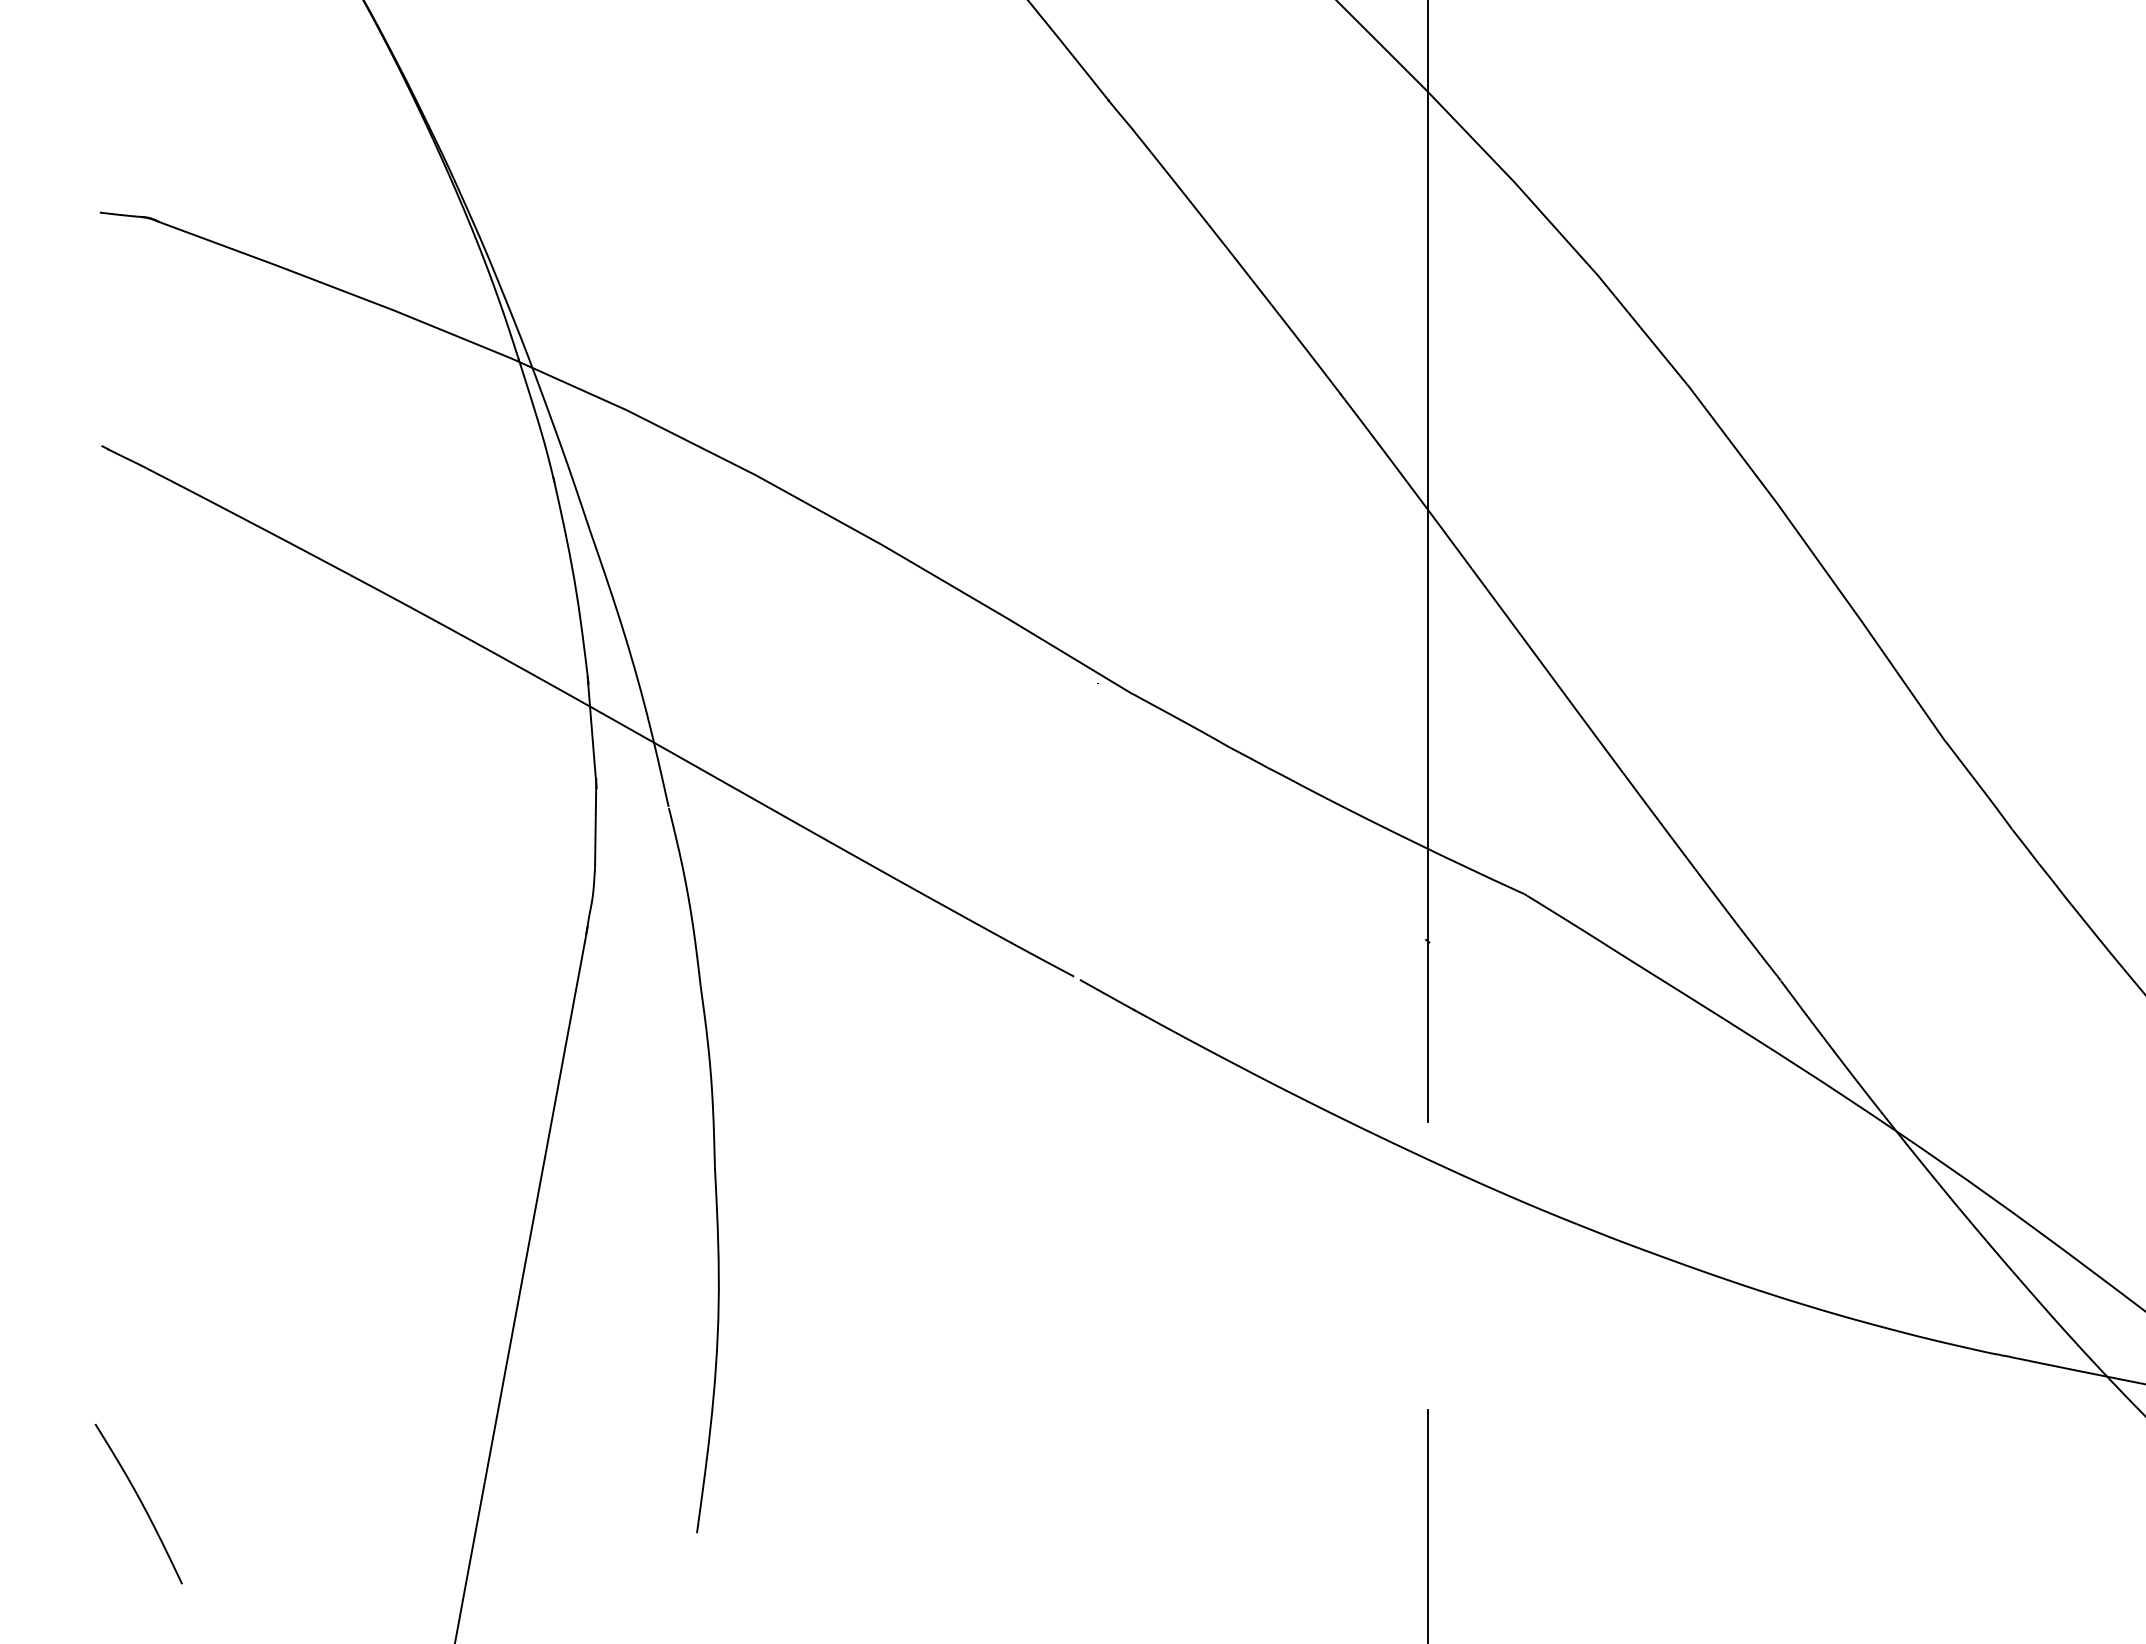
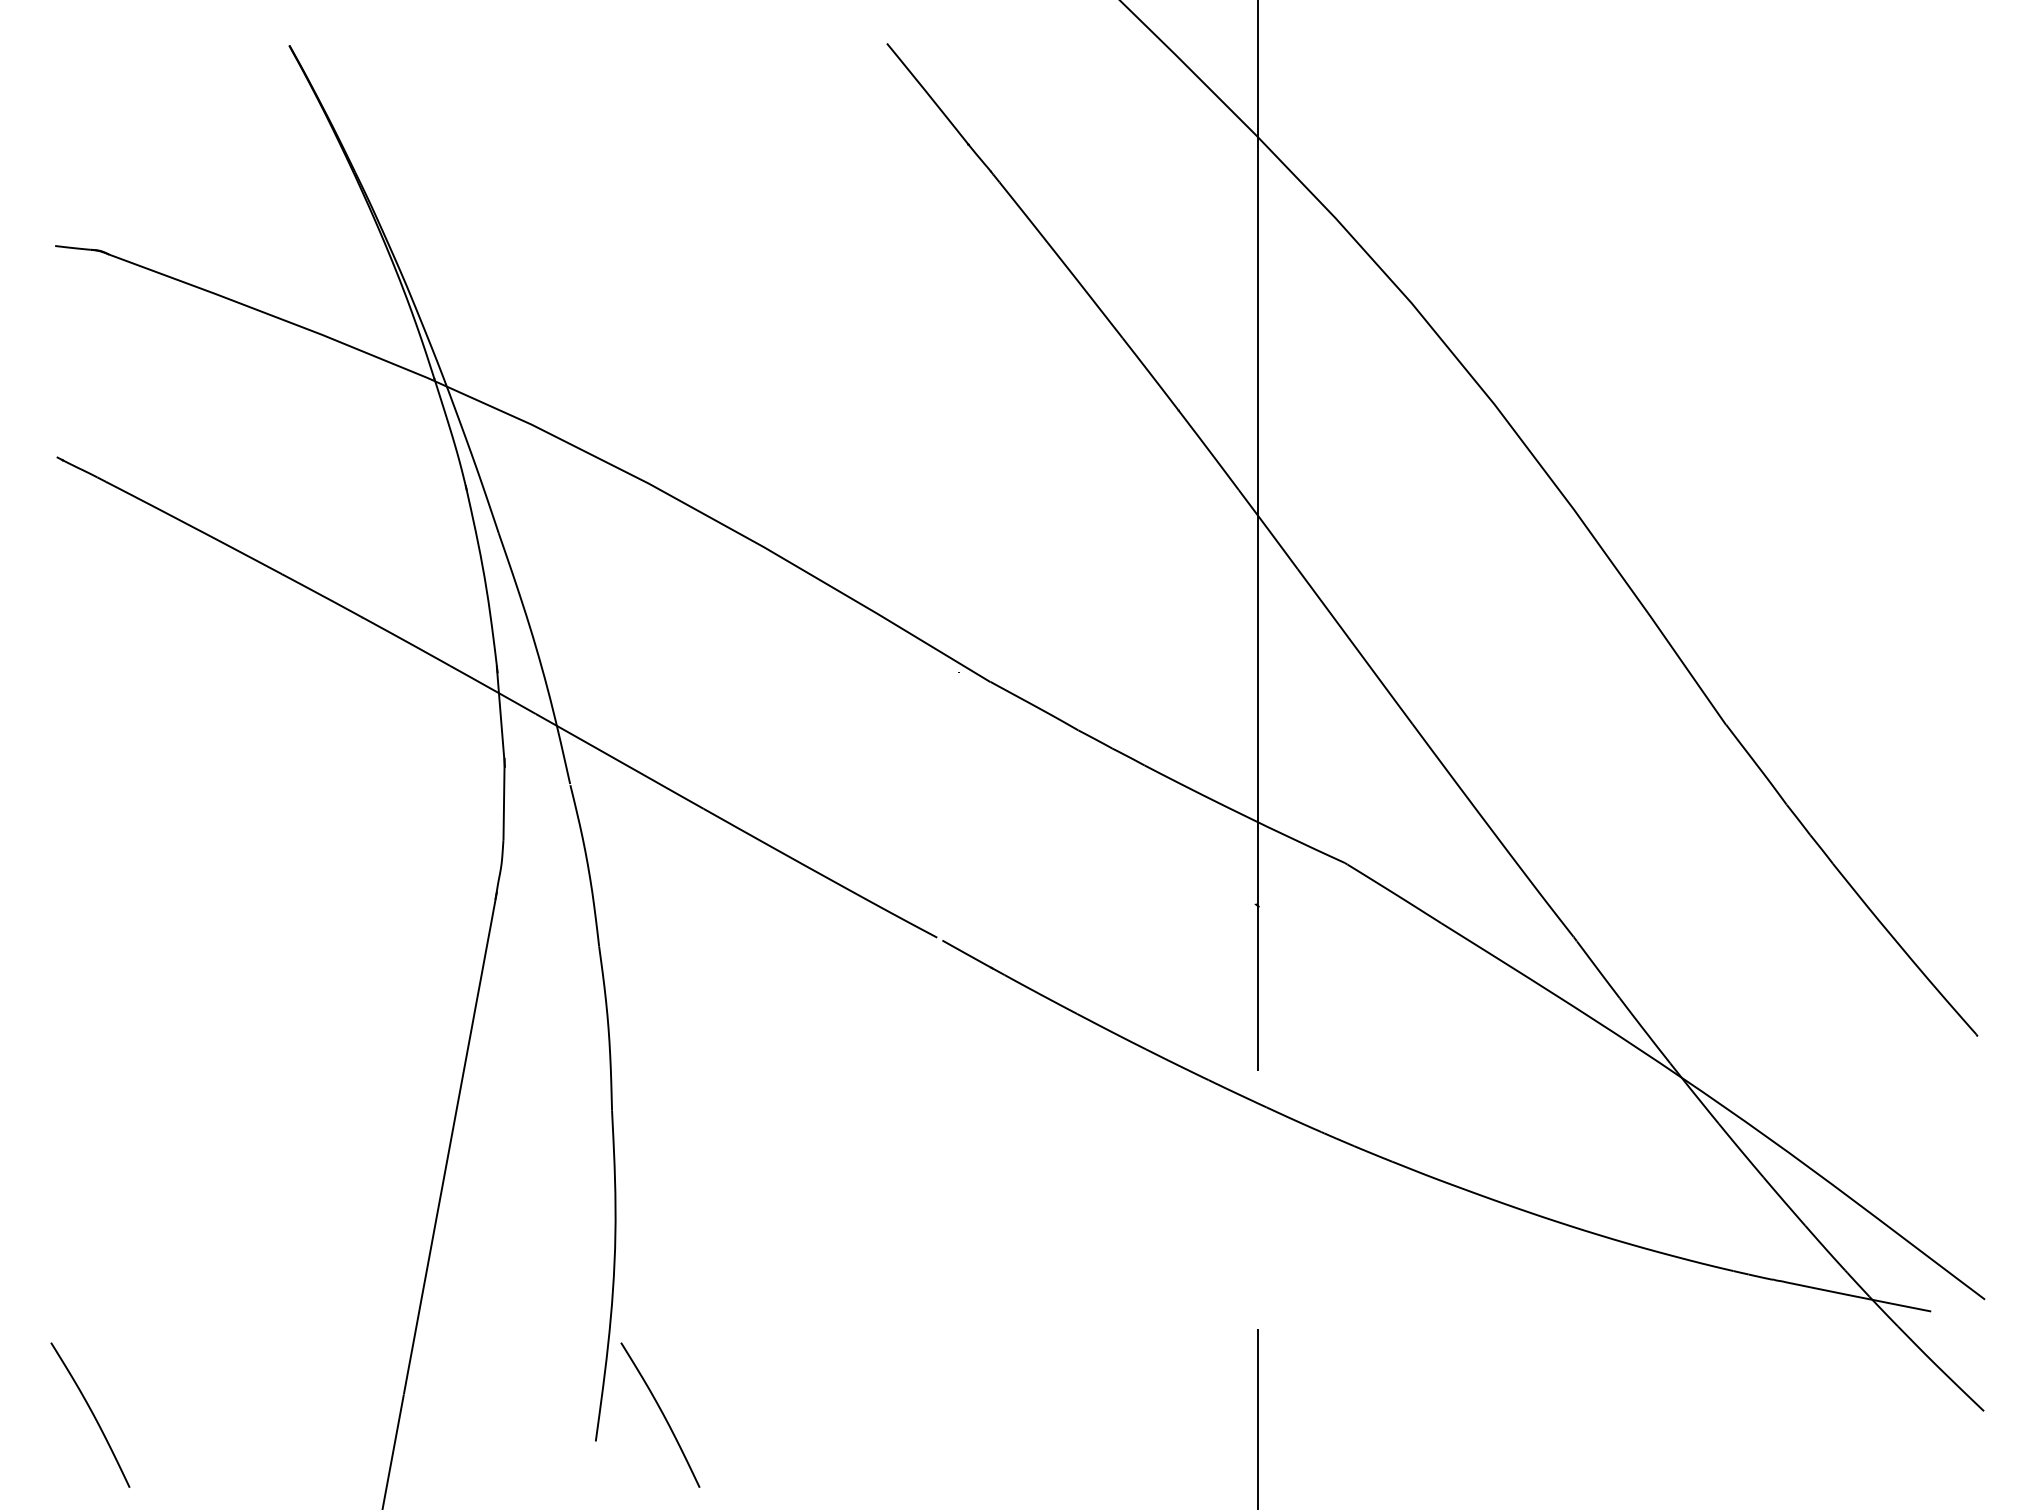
curve: (769, 1502) -> (661, 1413), added

